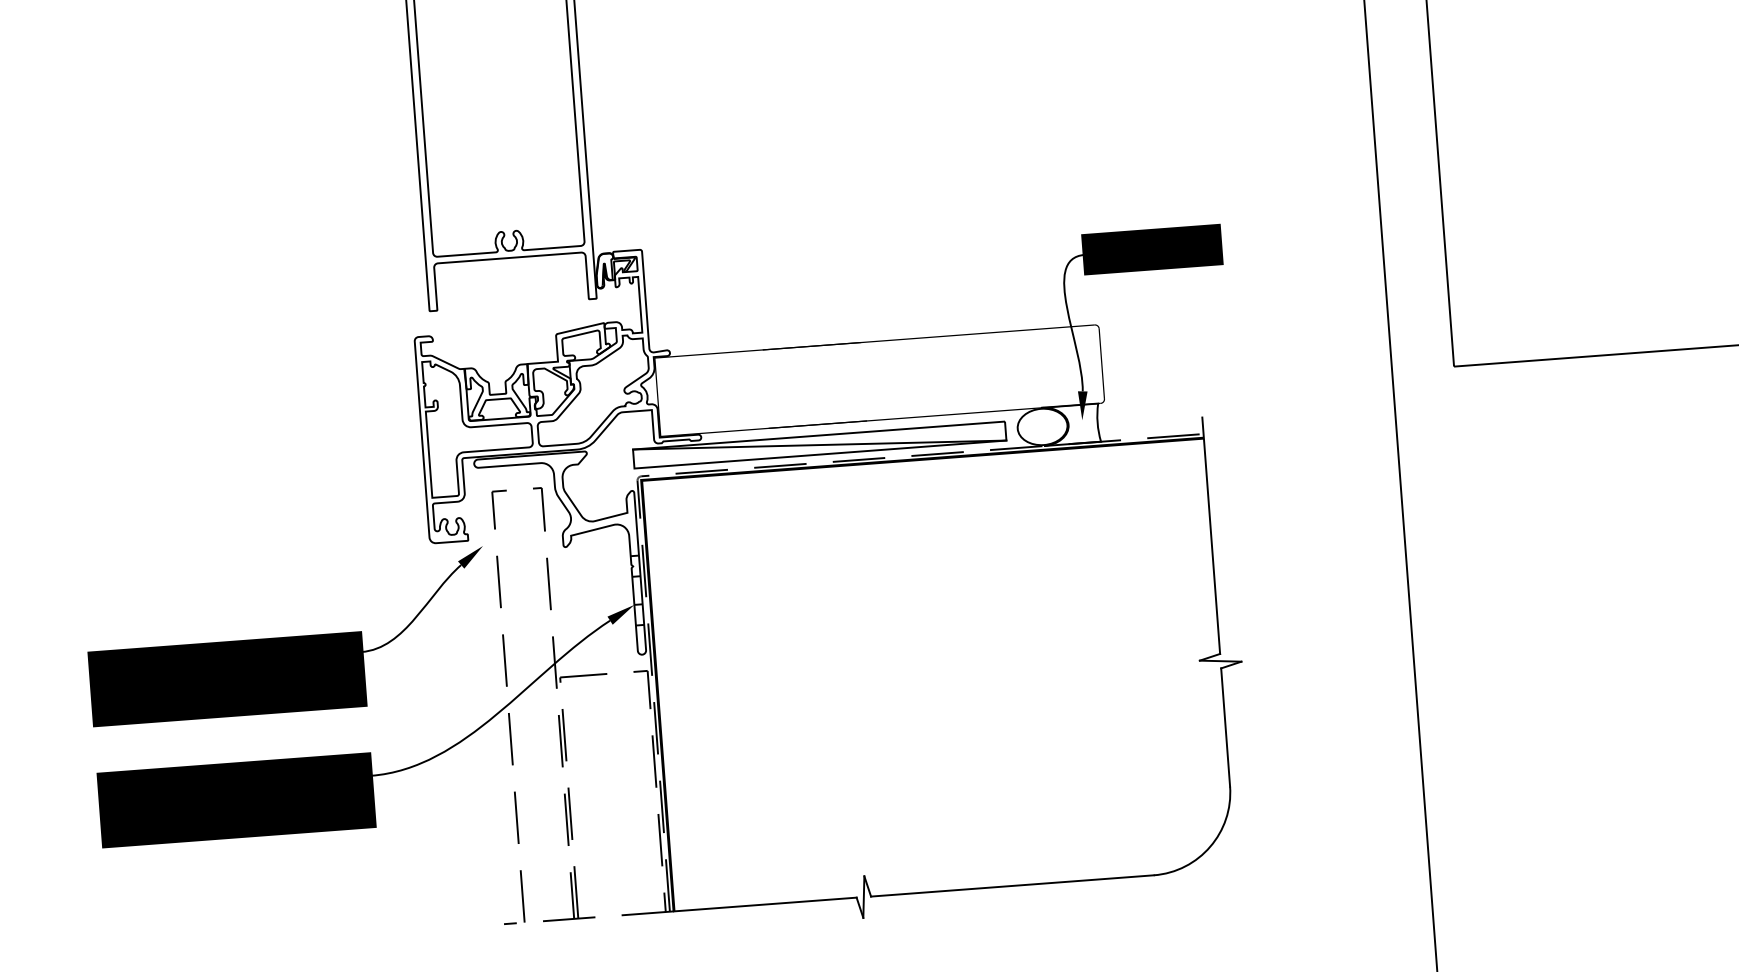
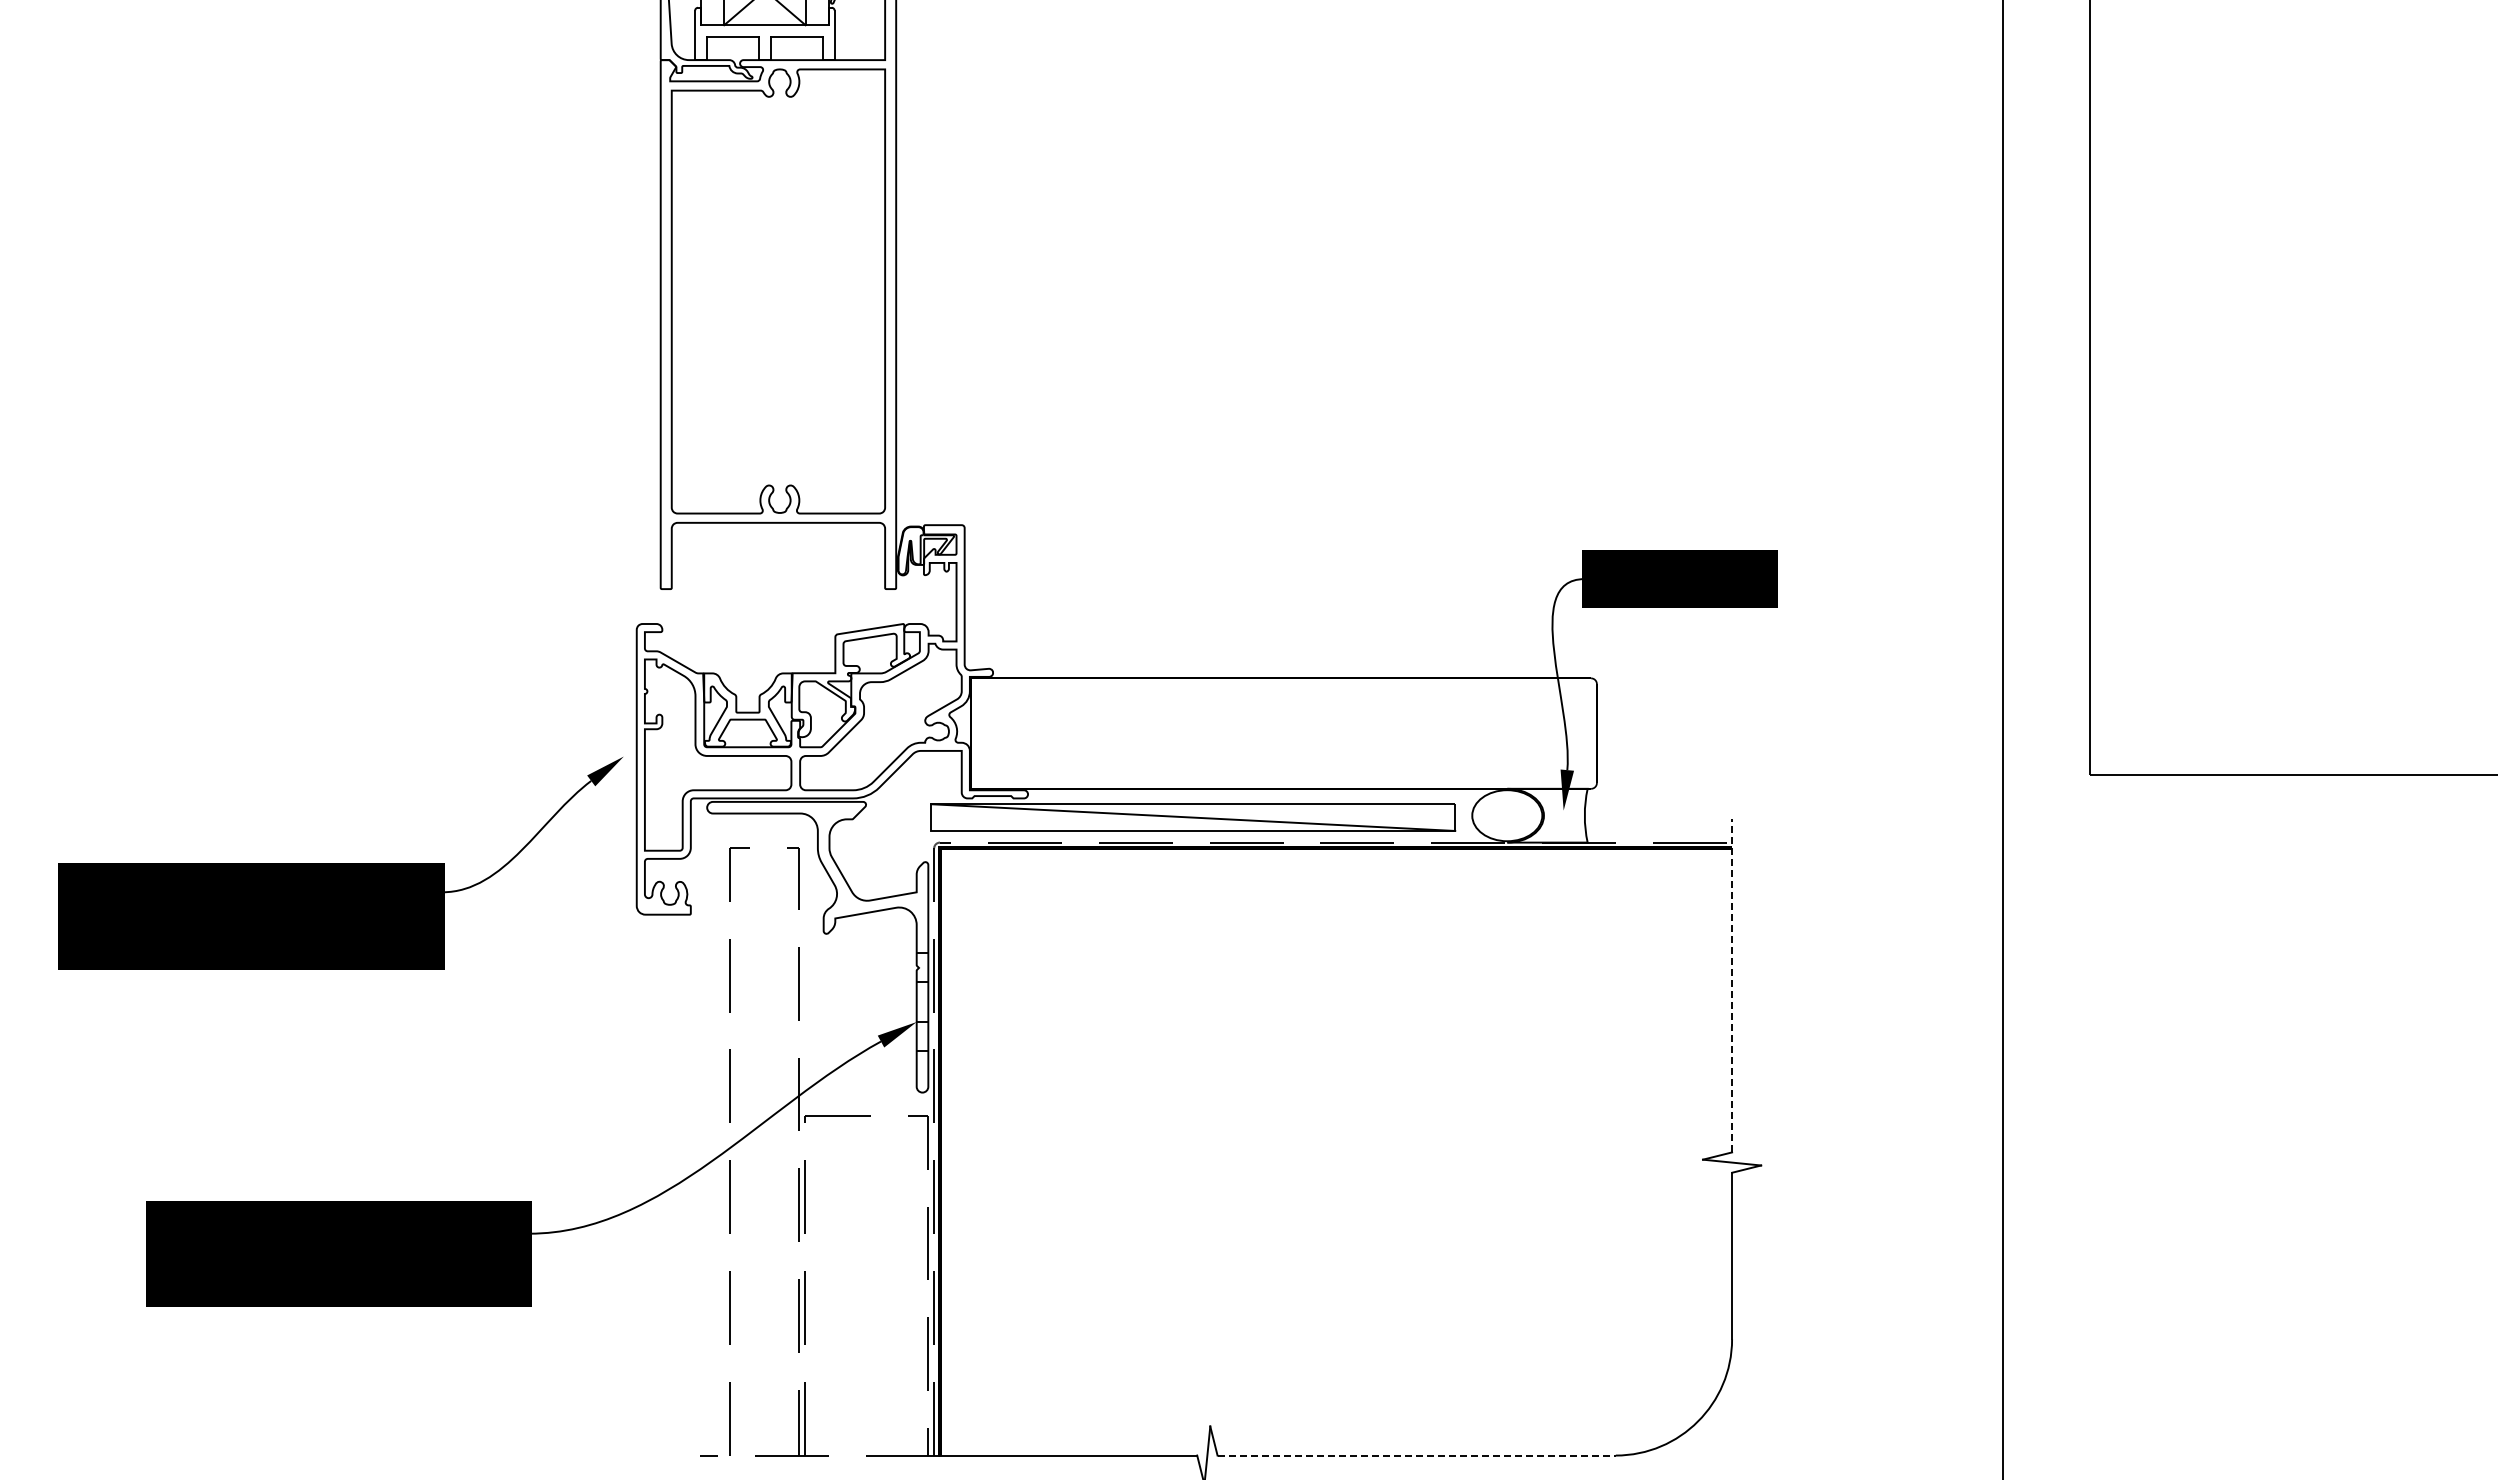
line: (1211, 535) -> (1732, 985), solid -> dashed
part: (287, 637) -> (340, 863), moved
line: (1012, 885) -> (1417, 1455), solid -> dashed

